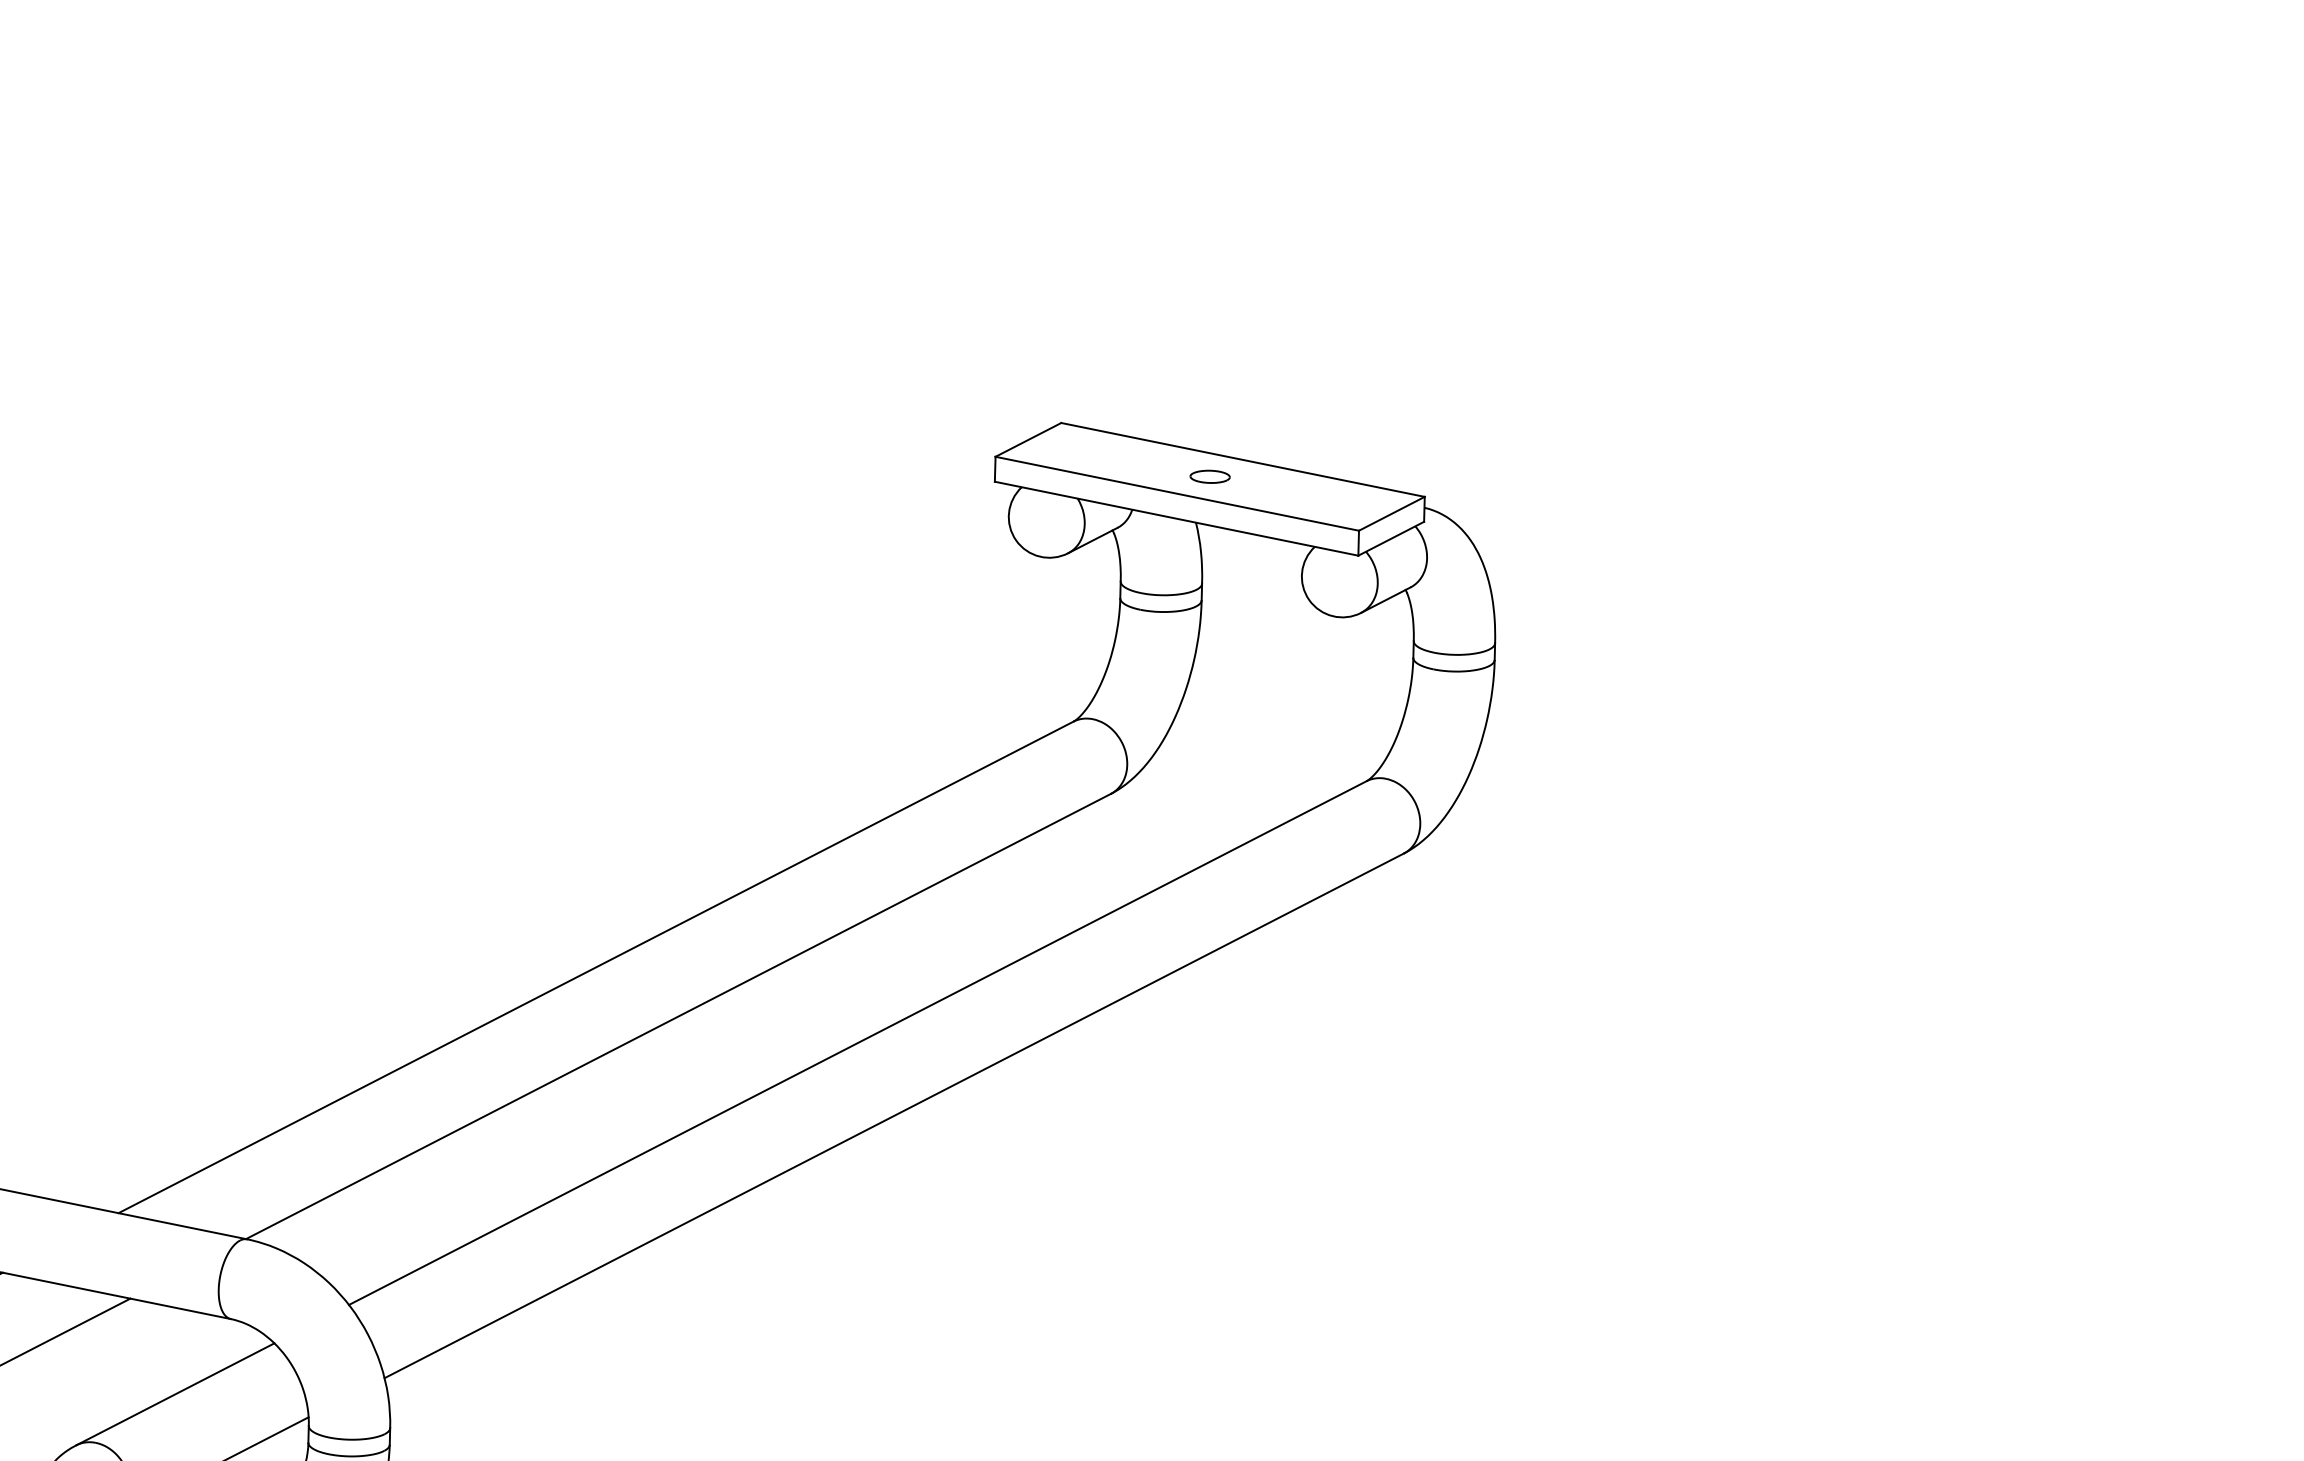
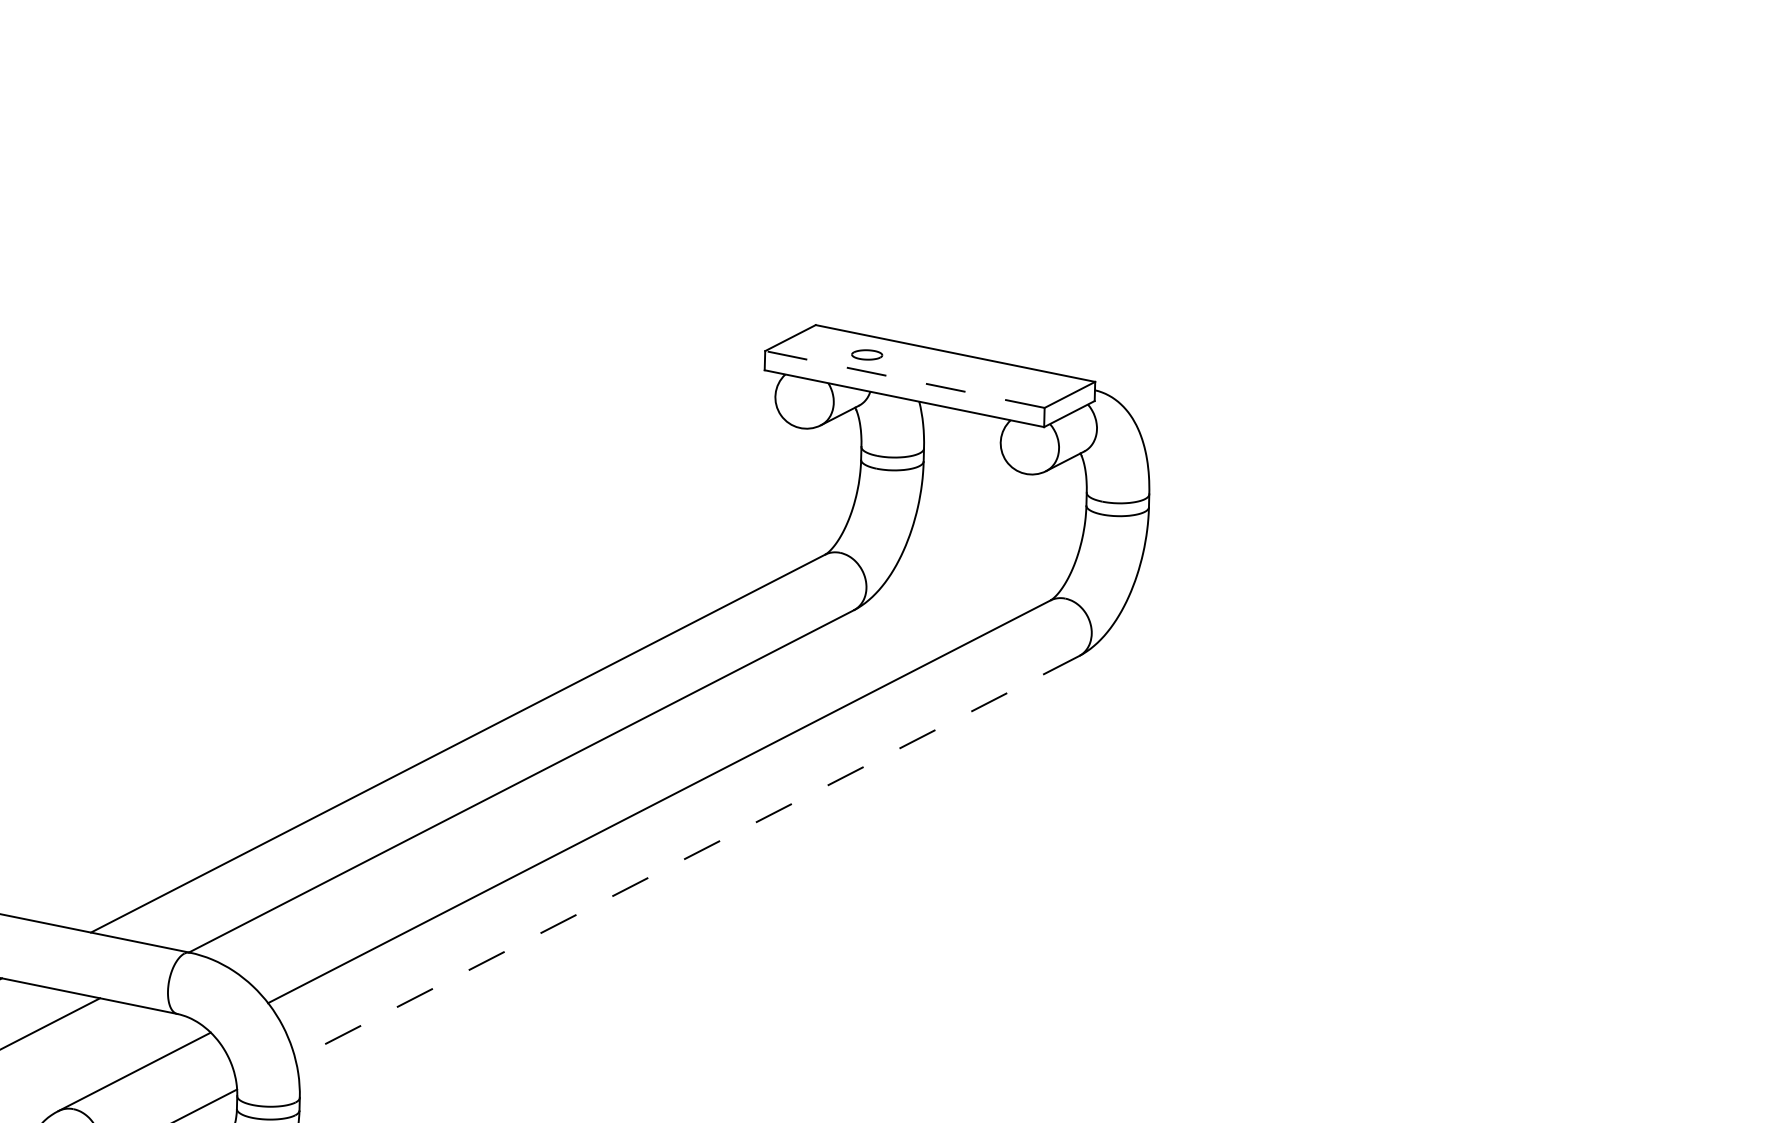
part: (1209, 476) -> (866, 354), moved
line: (1176, 493) -> (904, 379), solid -> dashed
line: (893, 1116) -> (686, 858), solid -> dashed

